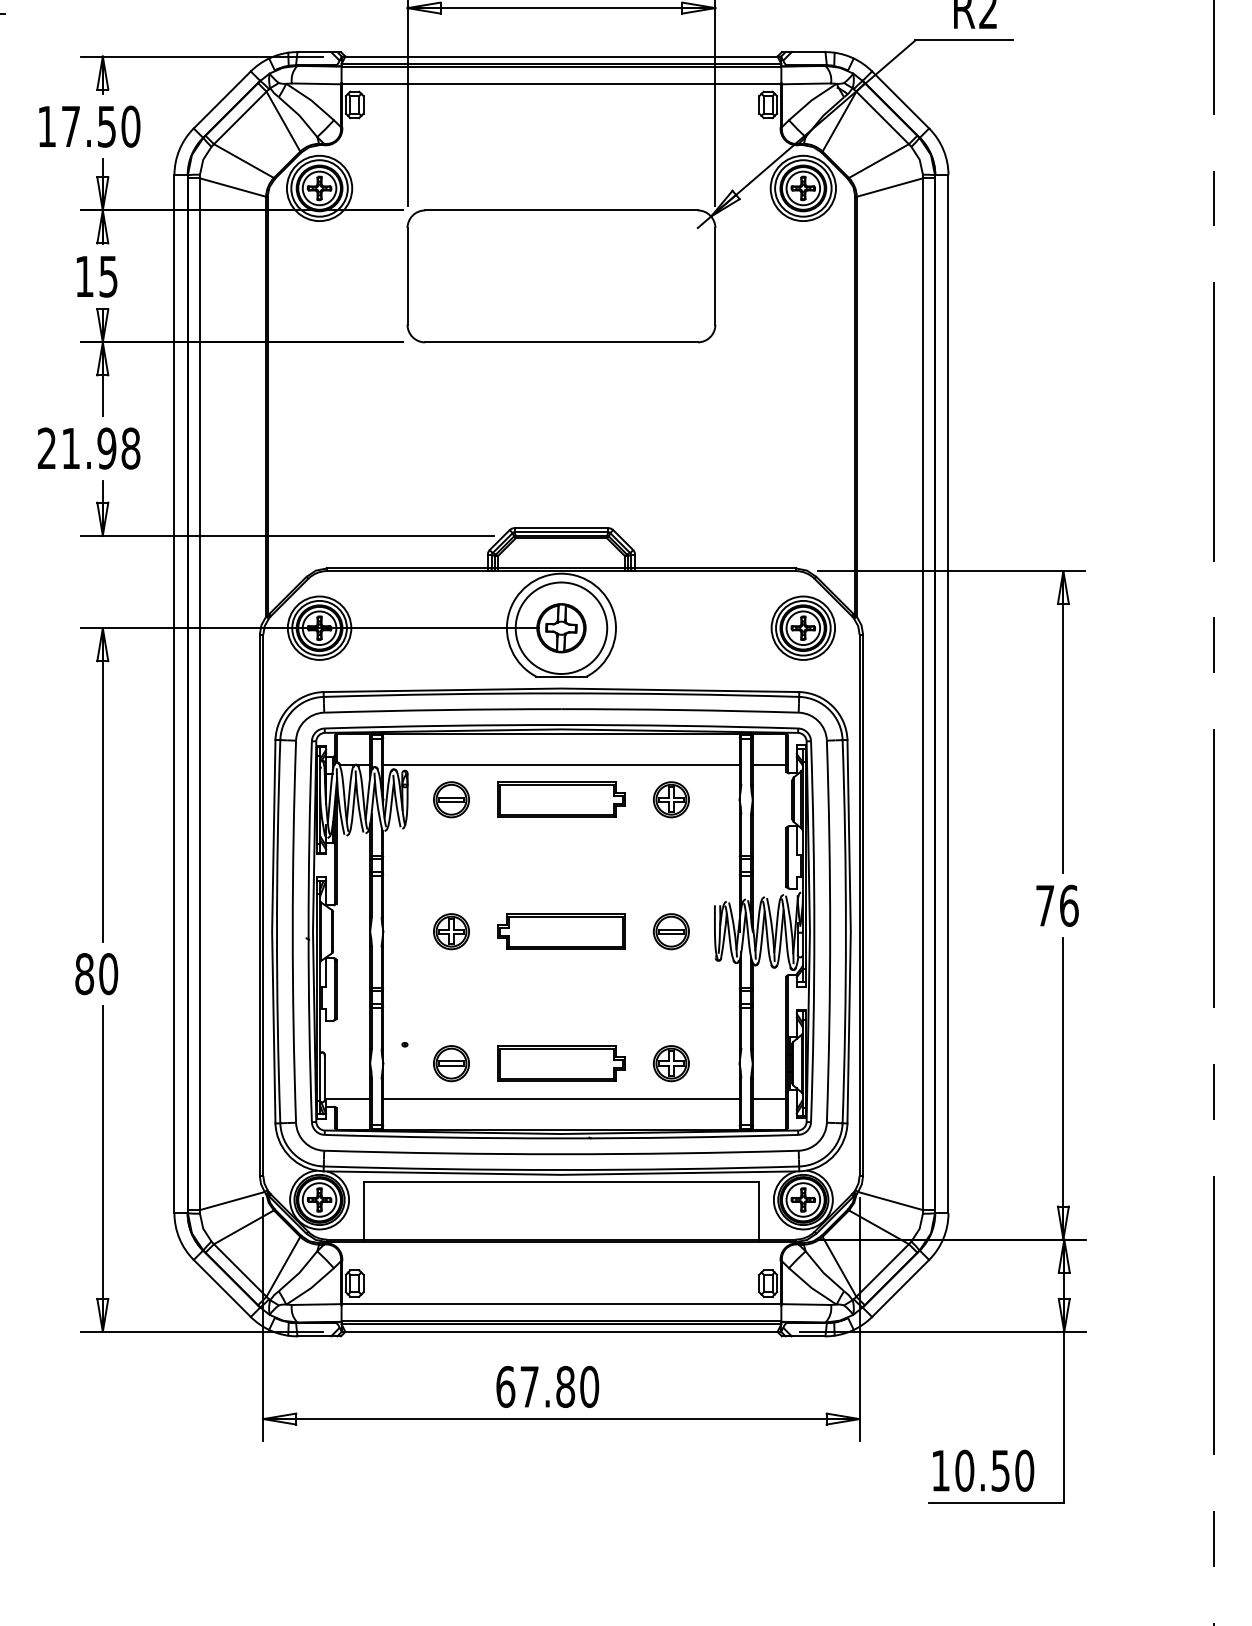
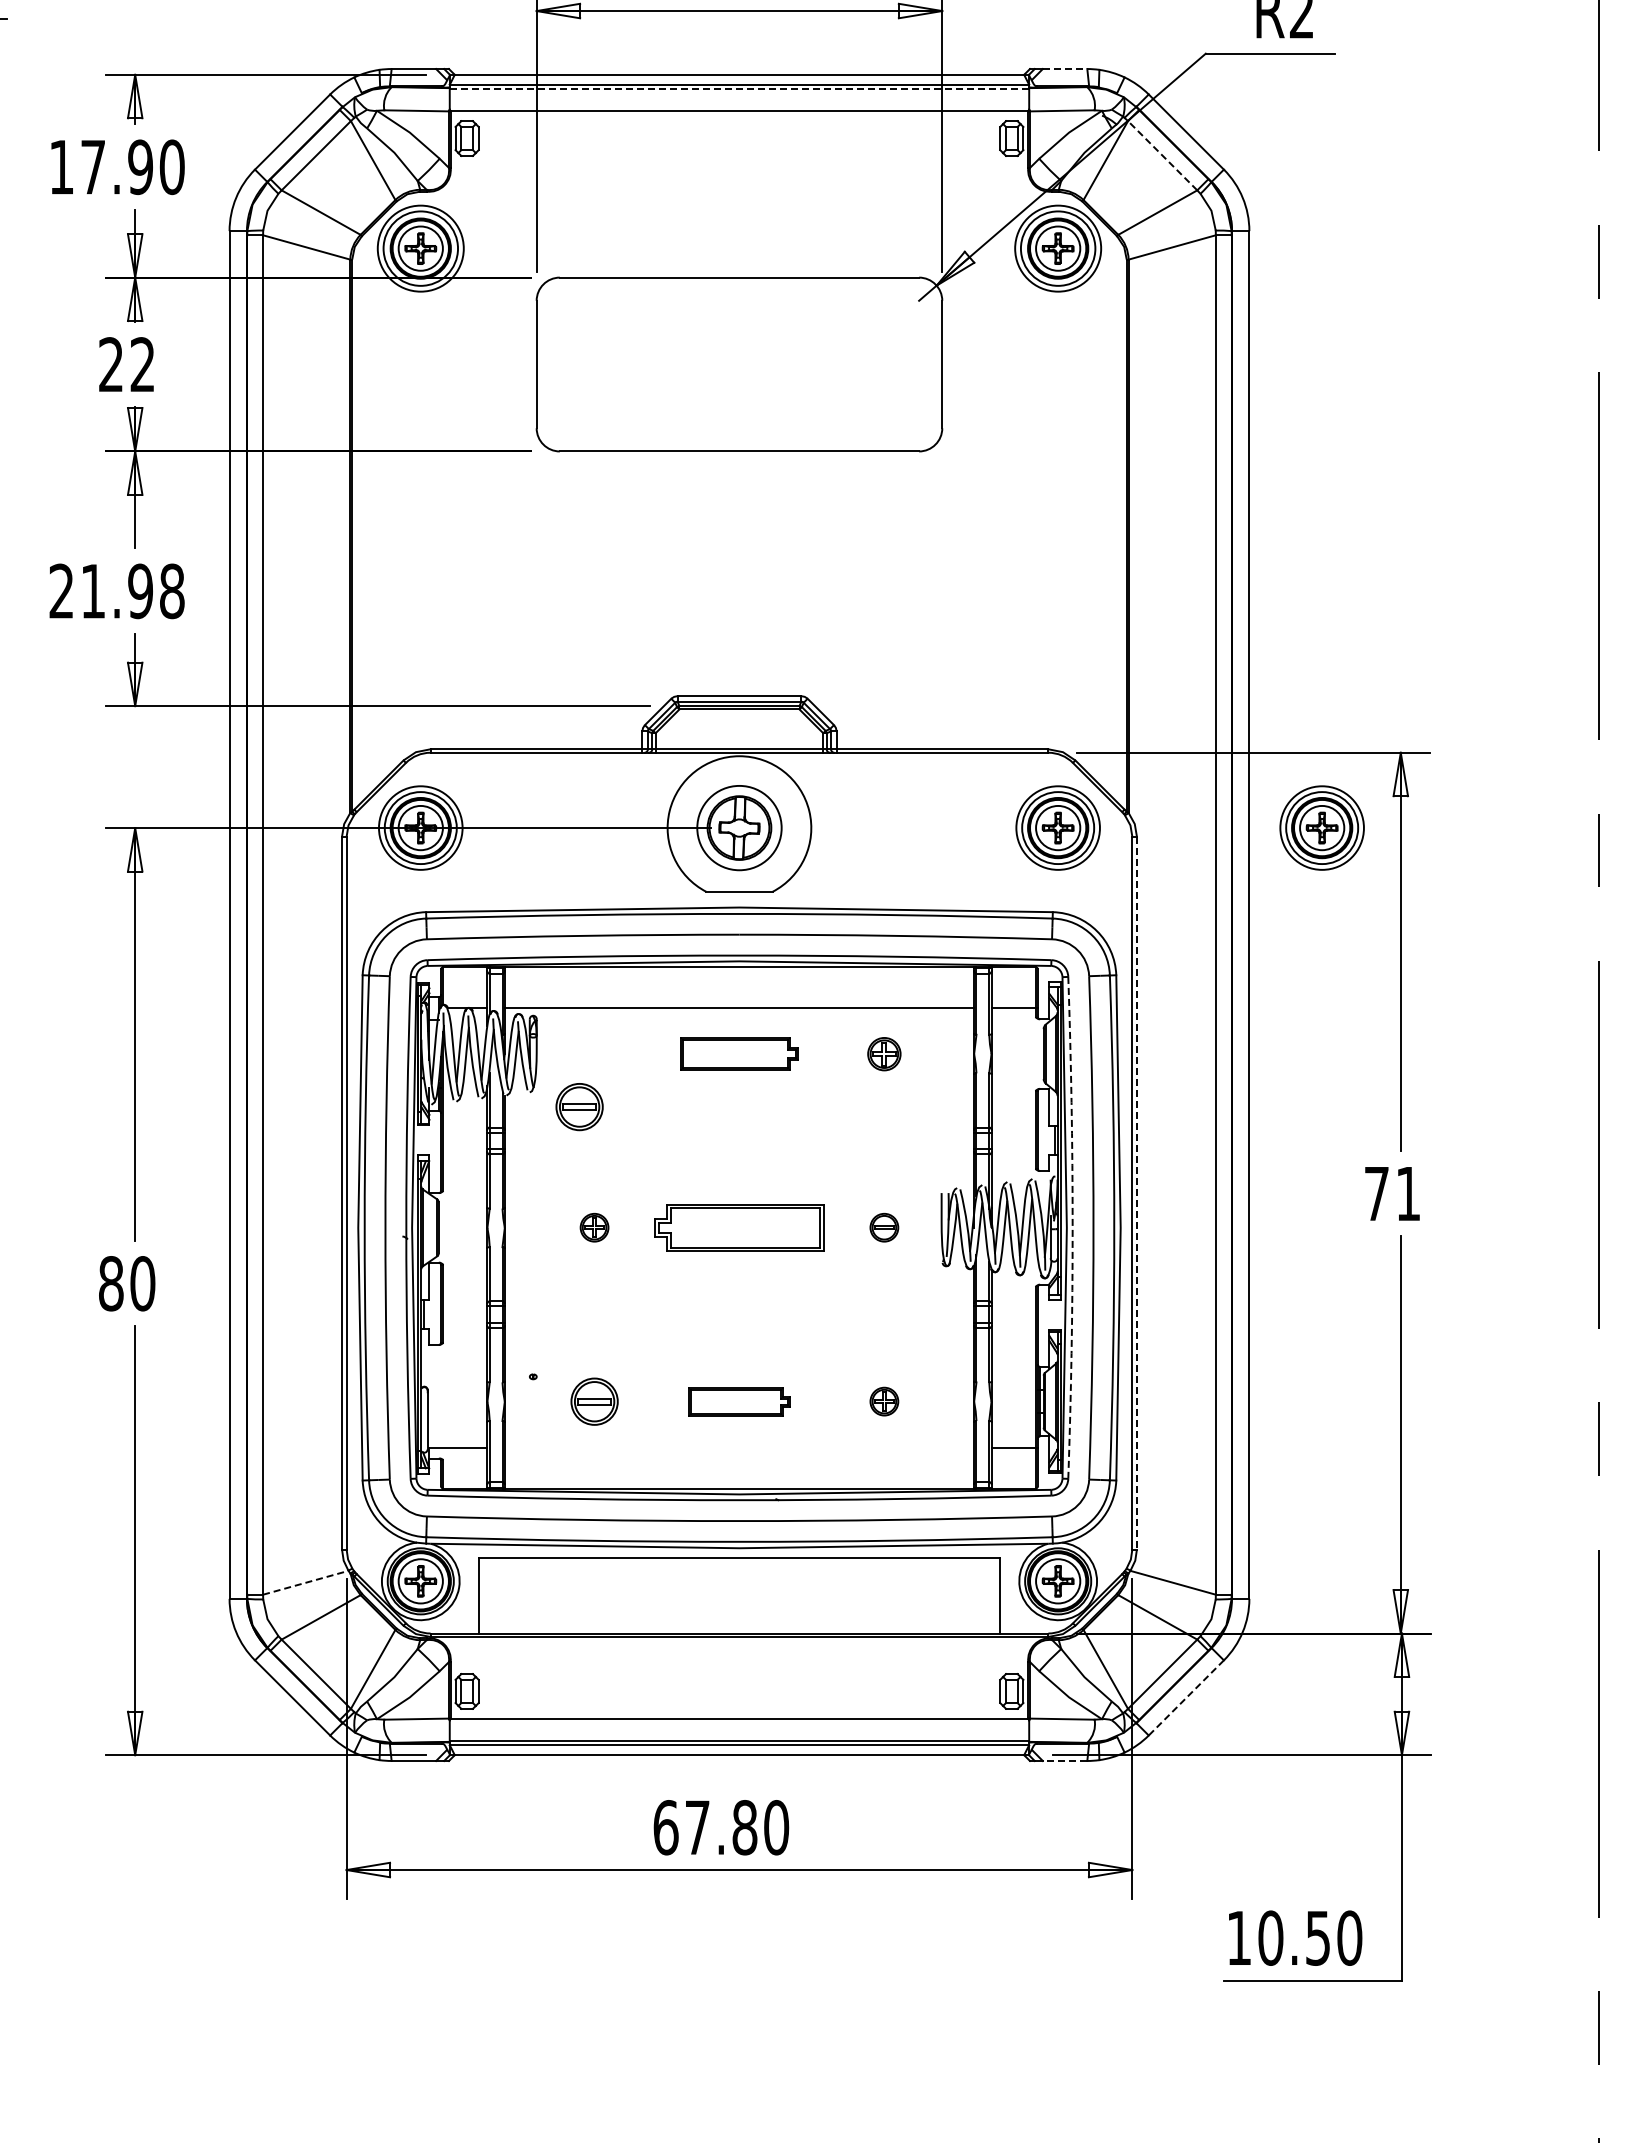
line: (808, 52) -> (1065, 69), solid -> dashed
line: (561, 67) -> (739, 89), solid -> dashed
line: (882, 117) -> (1162, 155), solid -> dashed
text: (106, 126) -> (140, 166), 17.50 -> 17.90
text: (96, 276) -> (126, 364), 15 -> 22
circle: (561, 627) -> (739, 827), size x0.7
part: (1003, 627) -> (1321, 827), added
part: (561, 799) -> (739, 1053), size x0.7
part: (451, 800) -> (579, 1107), moved
part: (671, 800) -> (884, 1054), size x0.7
line: (862, 905) -> (1136, 1193), solid -> dashed
text: (1069, 905) -> (1408, 1193), 76 -> 71
part: (451, 931) -> (594, 1227), size x0.6
part: (671, 931) -> (884, 1227), size x0.6
arc: (814, 931) -> (1072, 1227), solid -> dashed
part: (561, 1063) -> (739, 1401), size x0.6
part: (671, 1063) -> (884, 1401), size x0.6
line: (561, 1099) -> (739, 1448), removed
line: (232, 1200) -> (306, 1582), solid -> dashed
line: (900, 1288) -> (1186, 1698), solid -> dashed
line: (808, 1335) -> (1064, 1760), solid -> dashed

